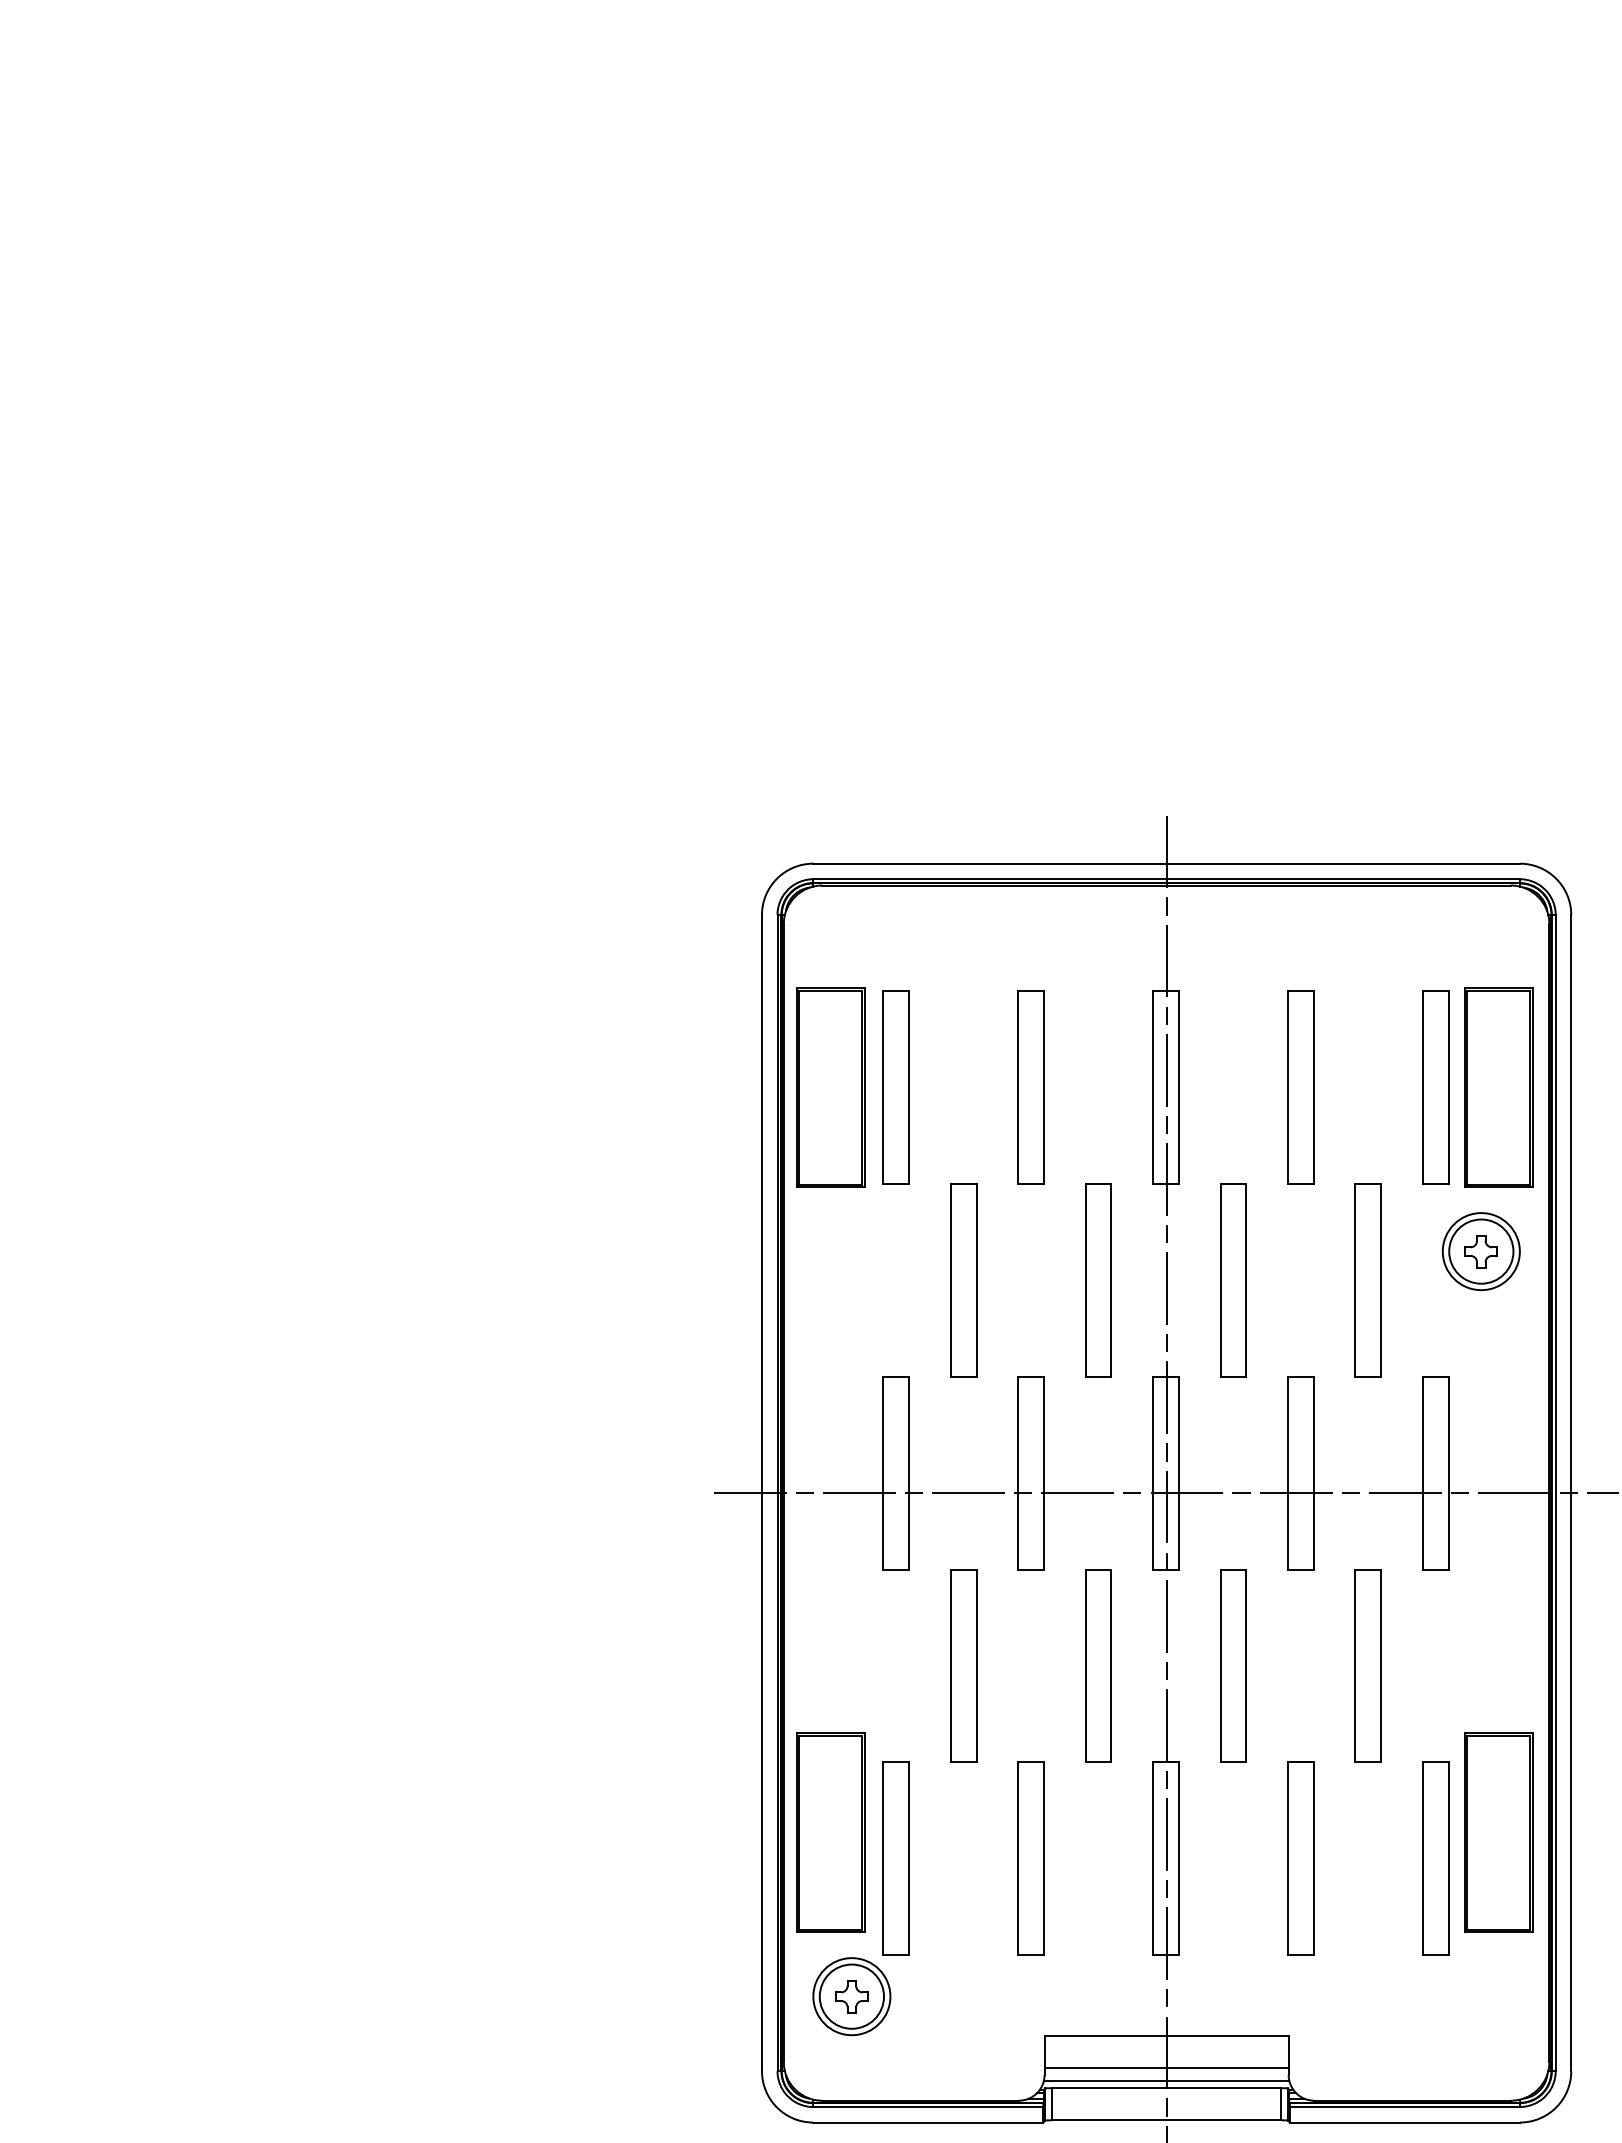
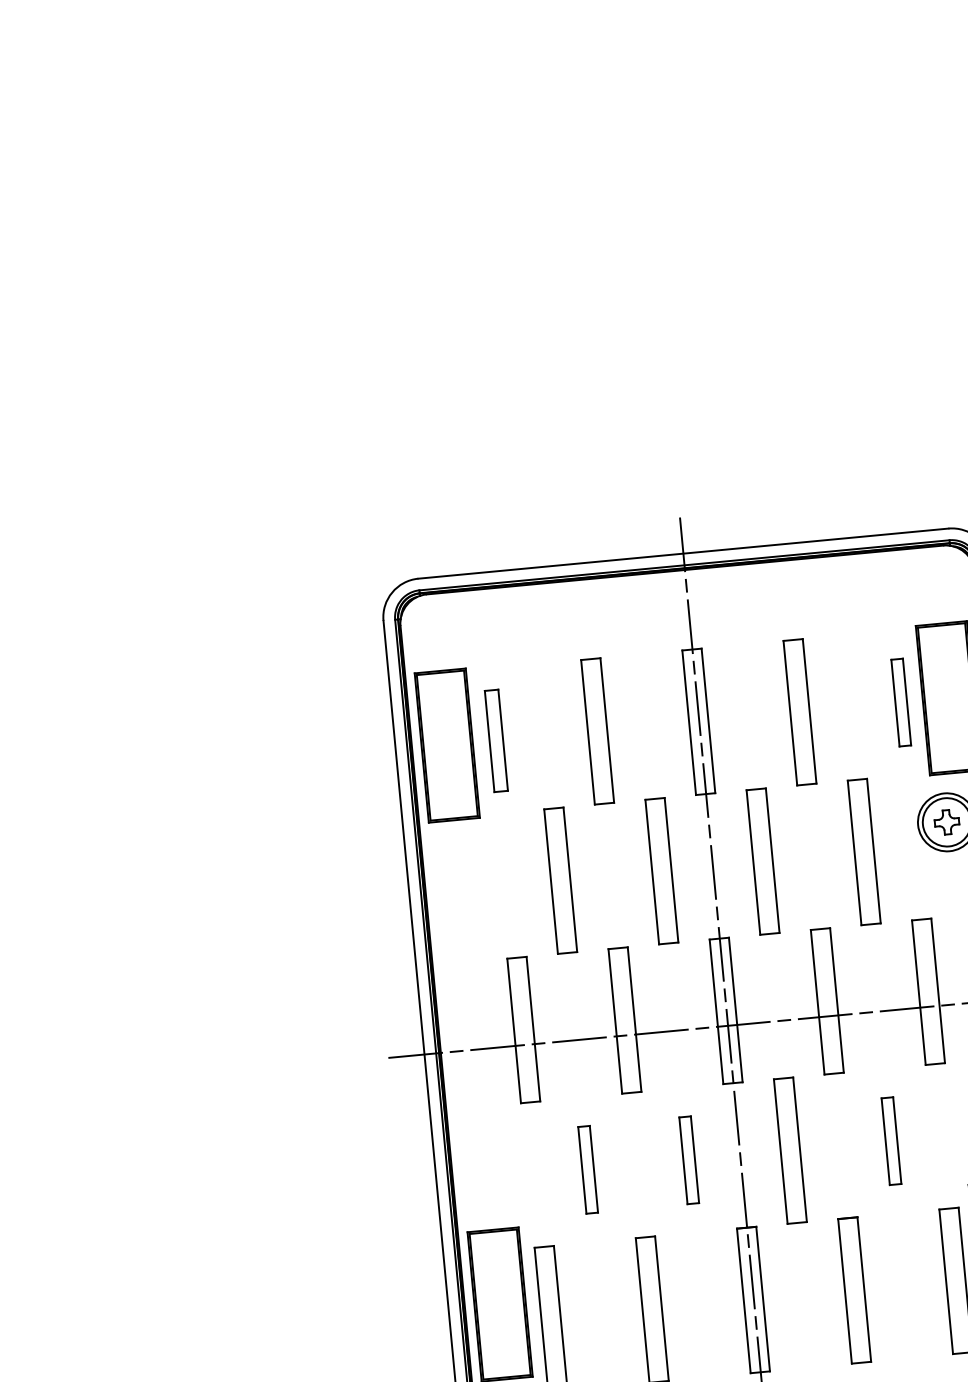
part: (895, 1087) -> (495, 740), size x0.7
part: (1435, 1087) -> (900, 702), size x0.6
part: (963, 1665) -> (587, 1169), size x0.6
part: (1098, 1665) -> (689, 1159), size x0.6
part: (1367, 1665) -> (890, 1140), size x0.6

